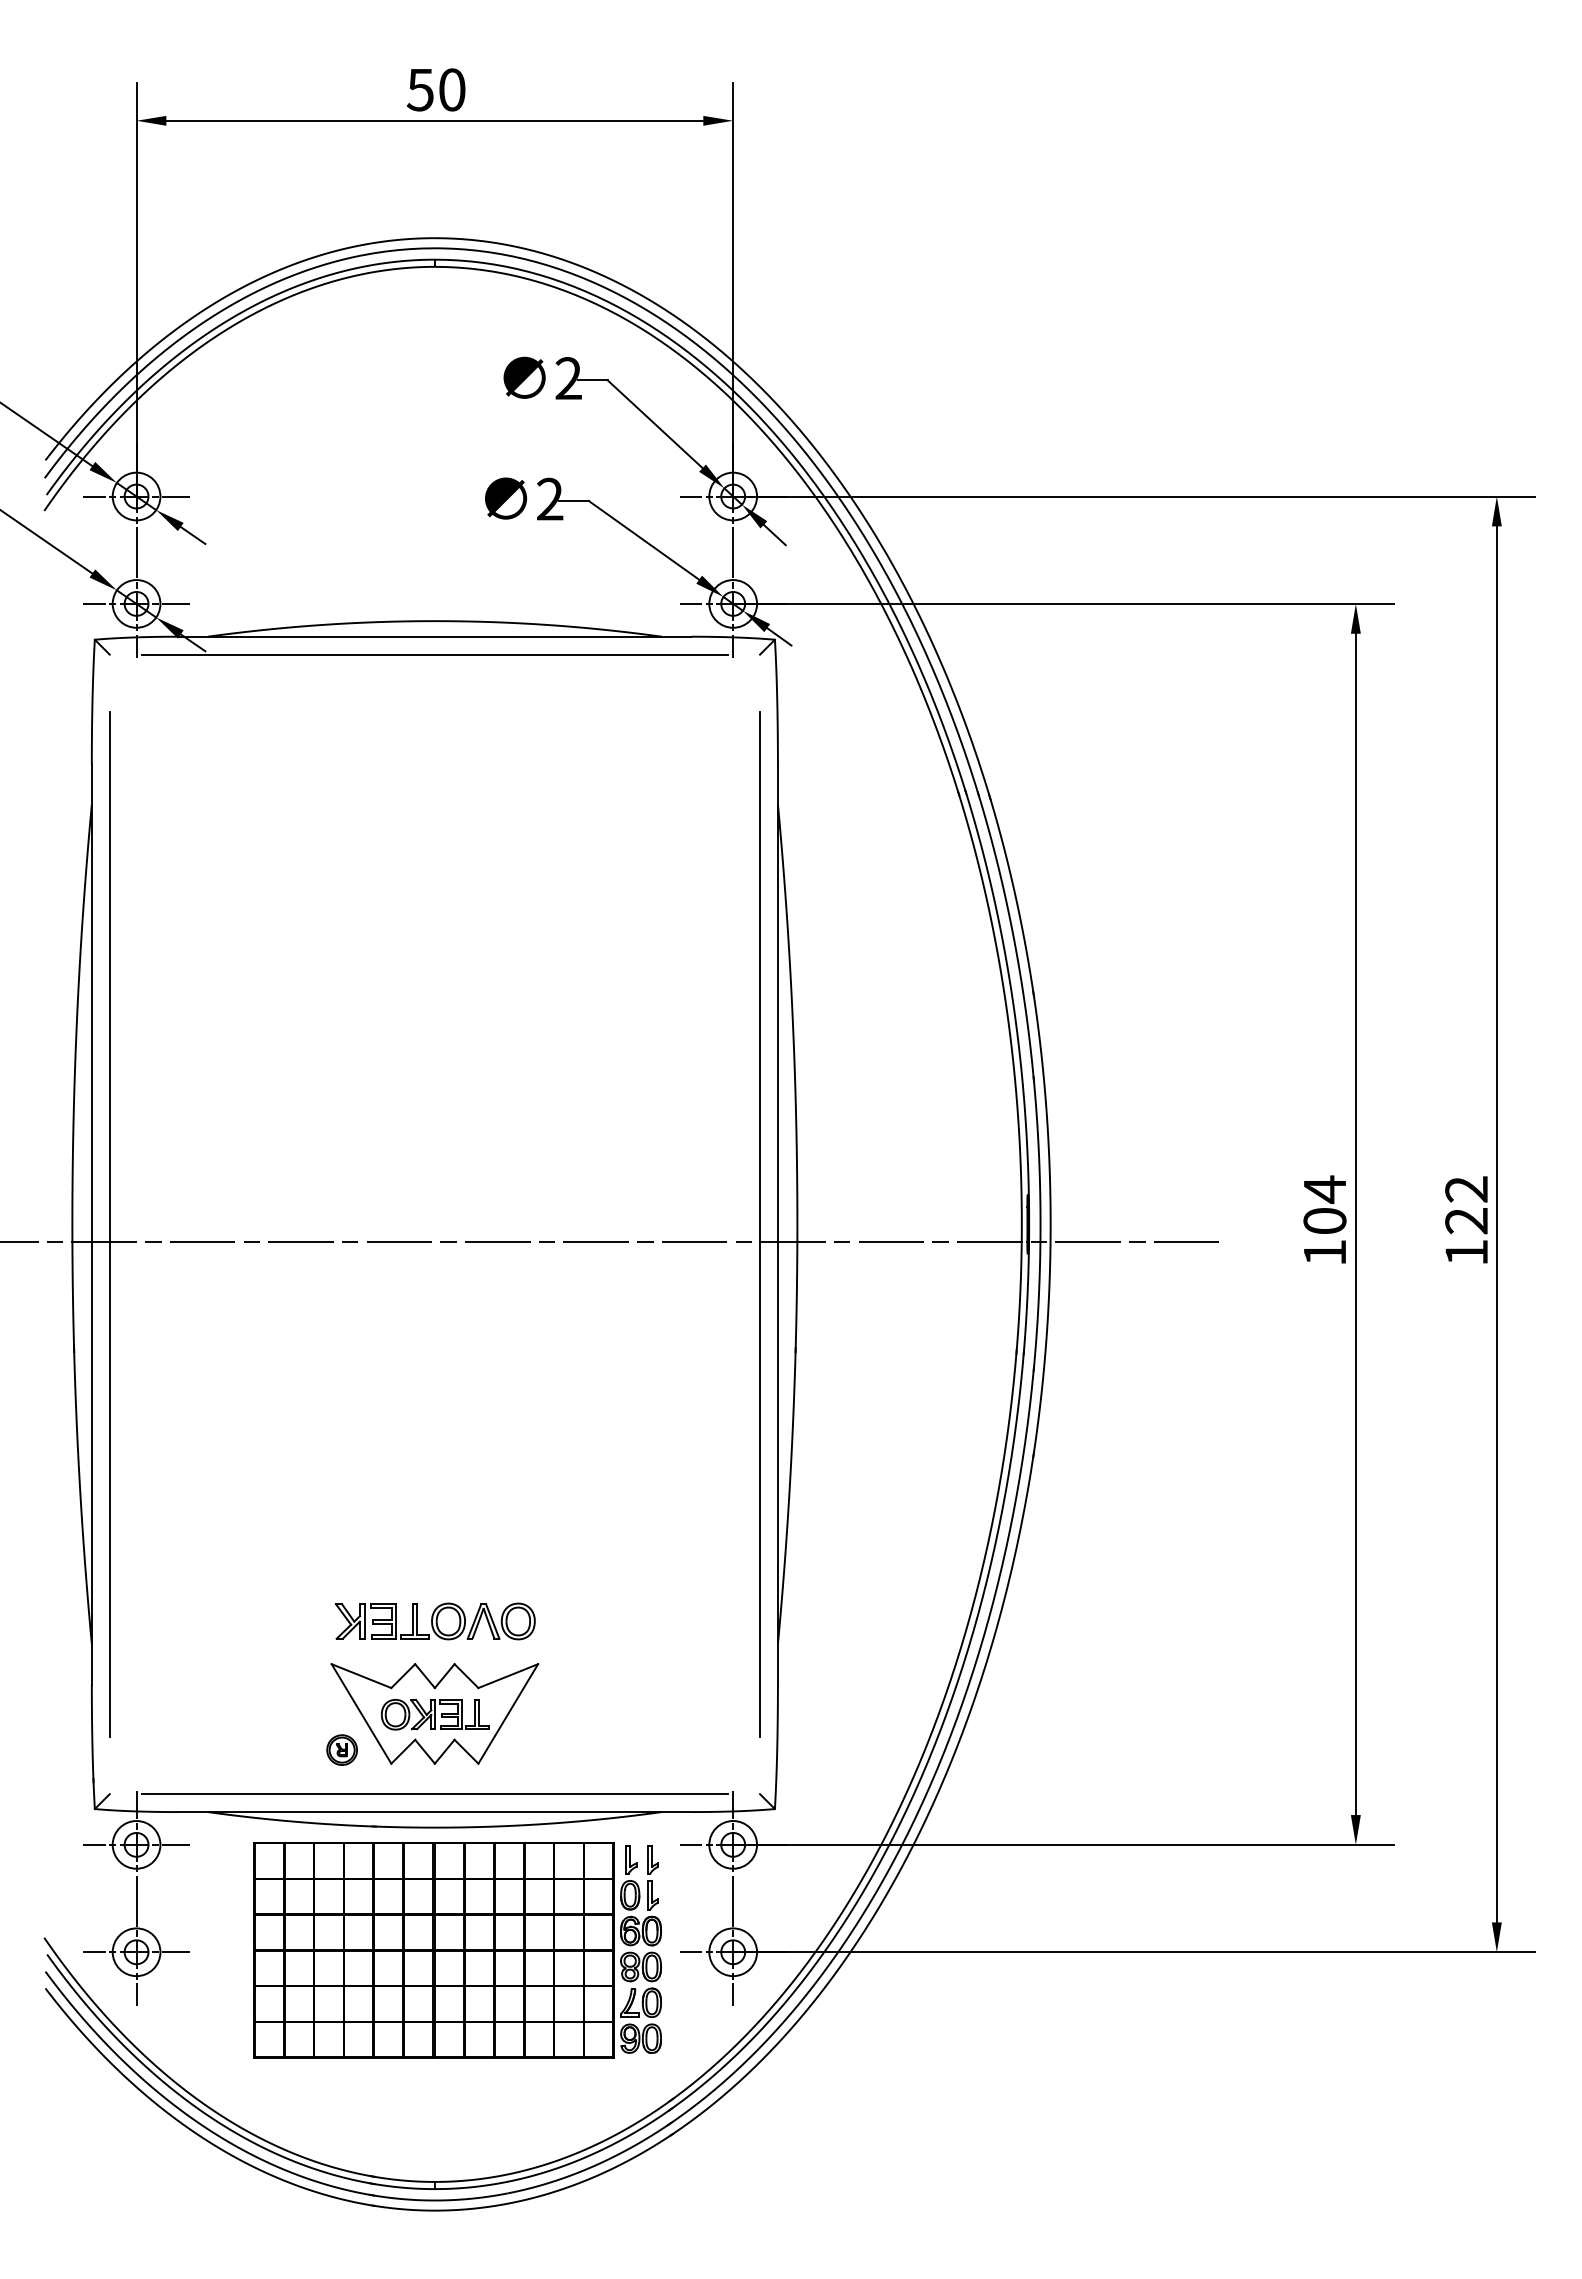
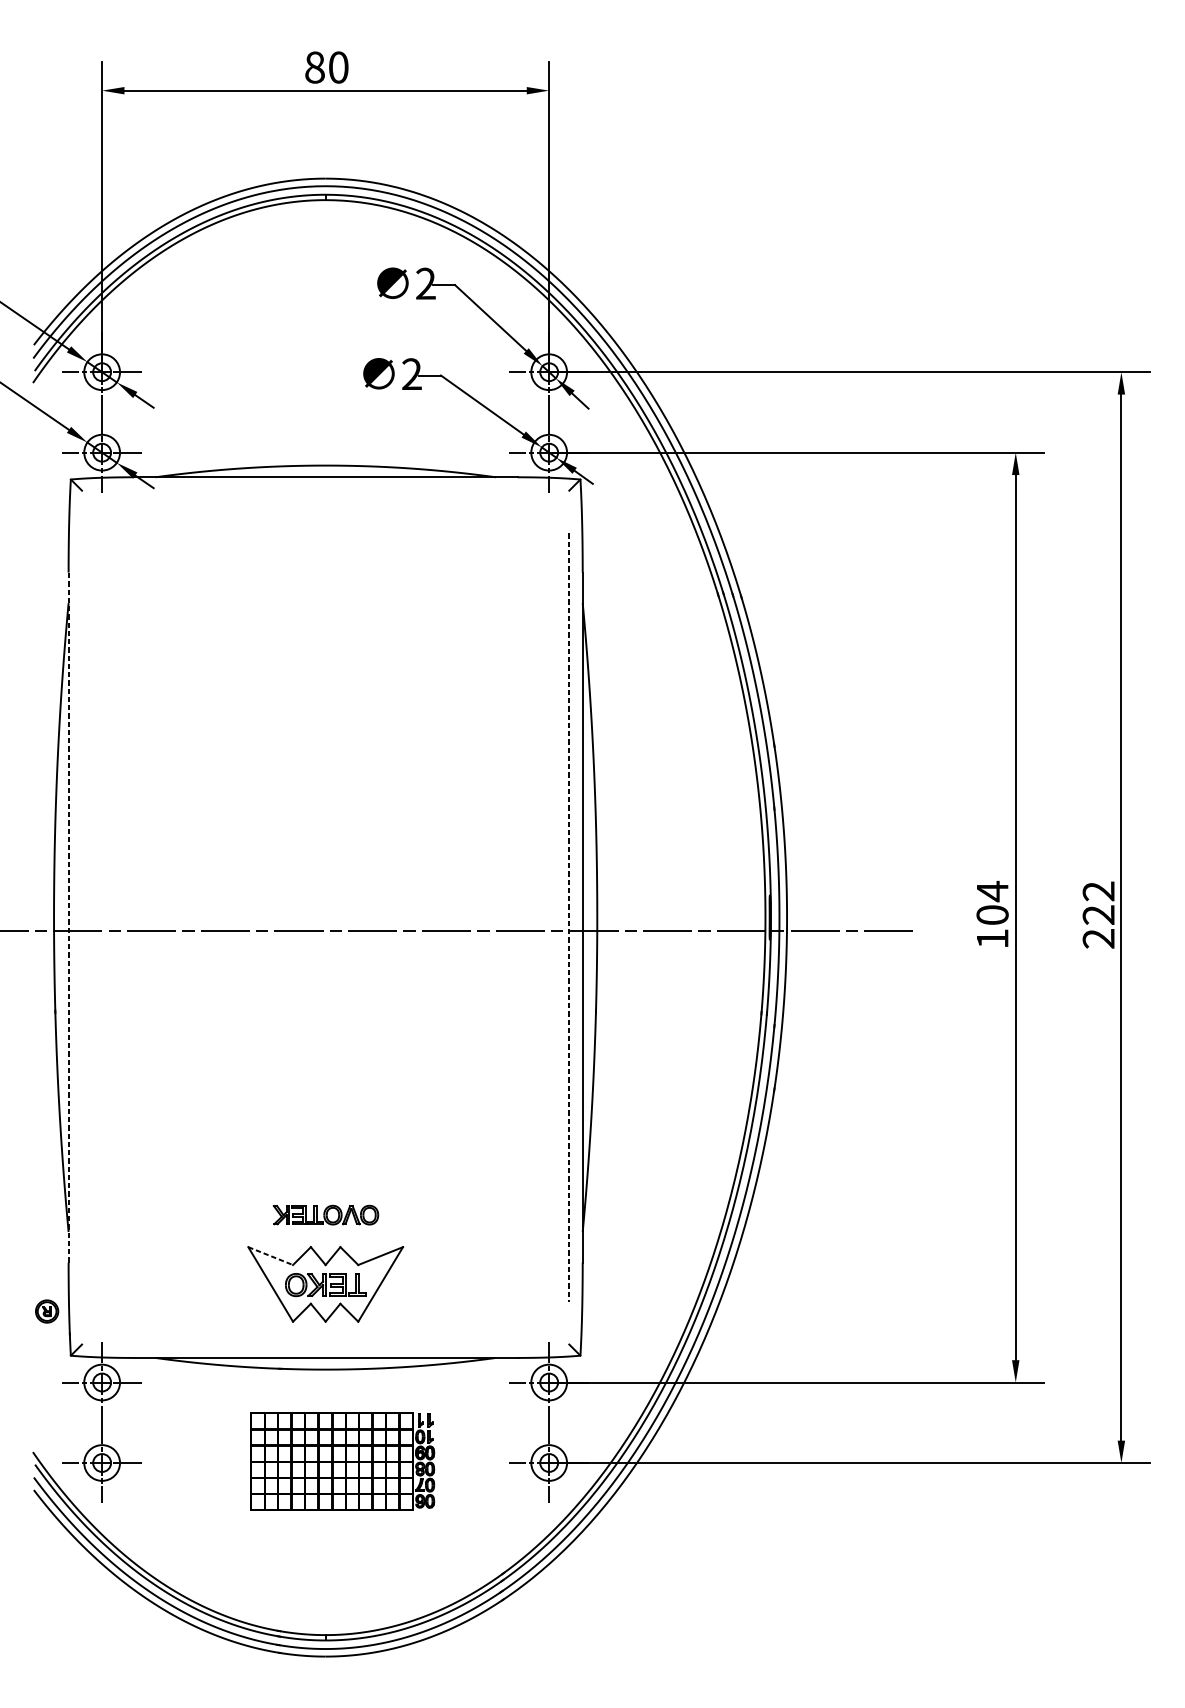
text: (419, 89) -> (314, 67), 50 -> 80
line: (434, 654) -> (325, 490), removed
line: (91, 1223) -> (68, 916), solid -> dashed
line: (109, 1224) -> (81, 917), removed
line: (760, 1224) -> (569, 917), solid -> dashed
text: (1466, 1252) -> (1098, 938), 122 -> 222
part: (435, 1621) -> (326, 1215), size x0.7
line: (361, 1676) -> (270, 1256), solid -> dashed
part: (341, 1749) -> (46, 1311), moved
line: (434, 1794) -> (325, 1344), removed
part: (457, 1950) -> (342, 1461), size x0.6

